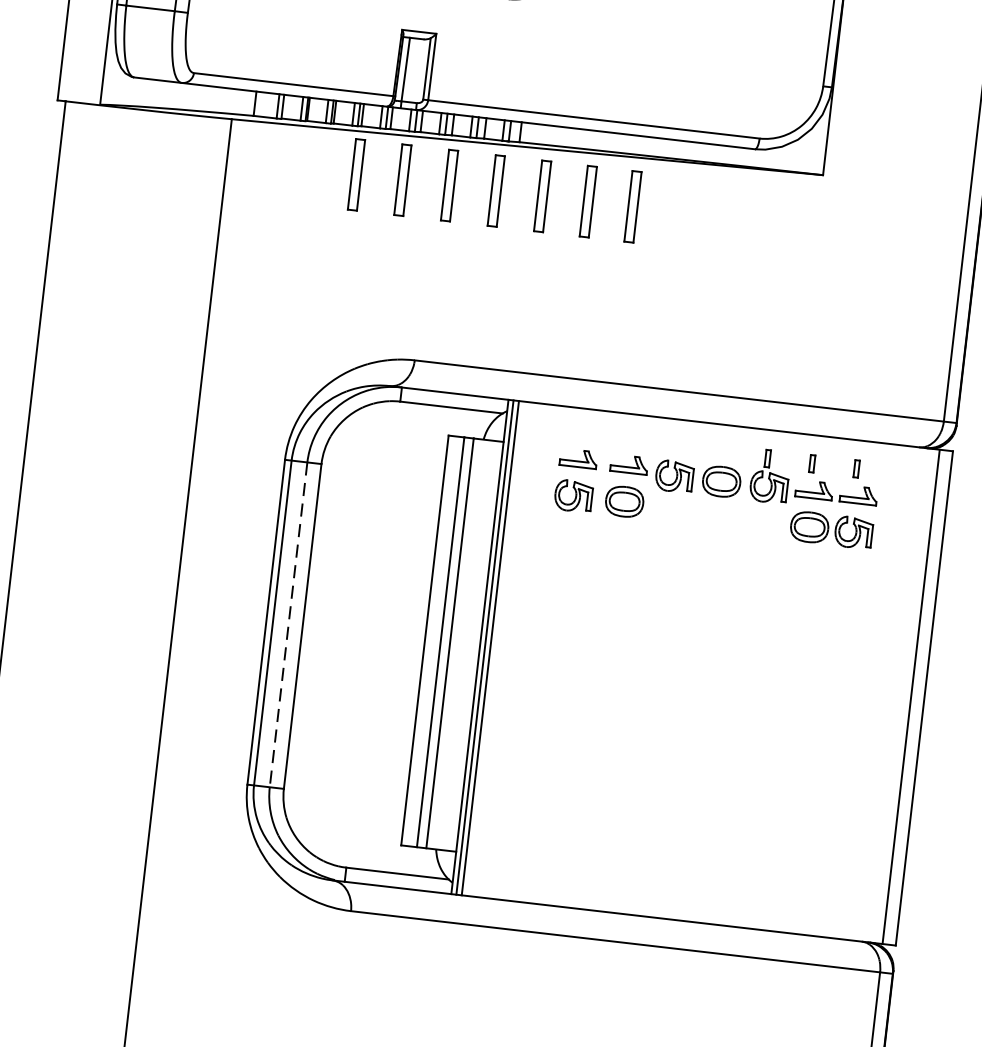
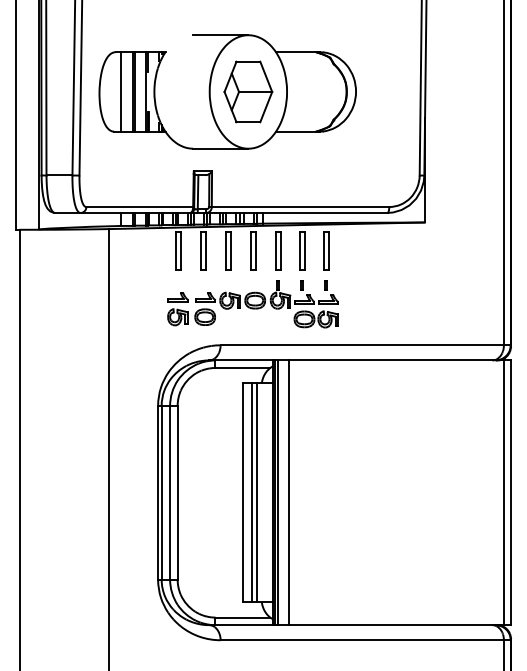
part: (715, 488) -> (252, 304), moved
line: (289, 624) -> (170, 492), dashed -> solid
line: (509, 649) -> (288, 492), added

